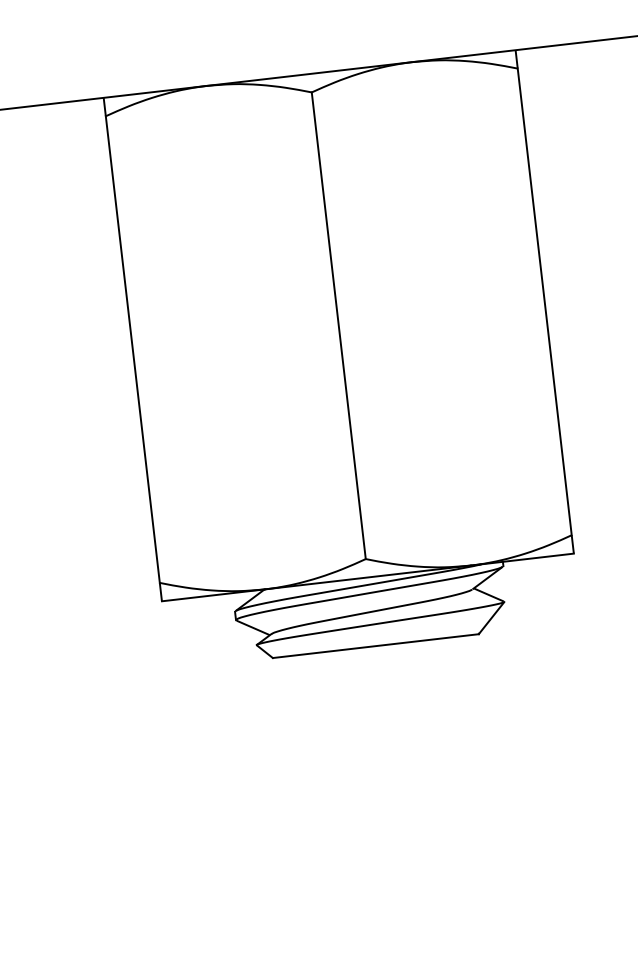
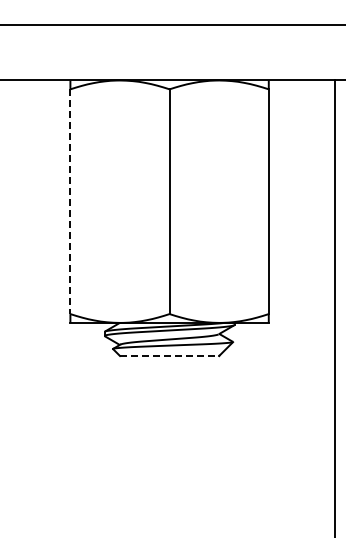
line: (133, 351) -> (70, 202), solid -> dashed
line: (375, 647) -> (169, 356), solid -> dashed

